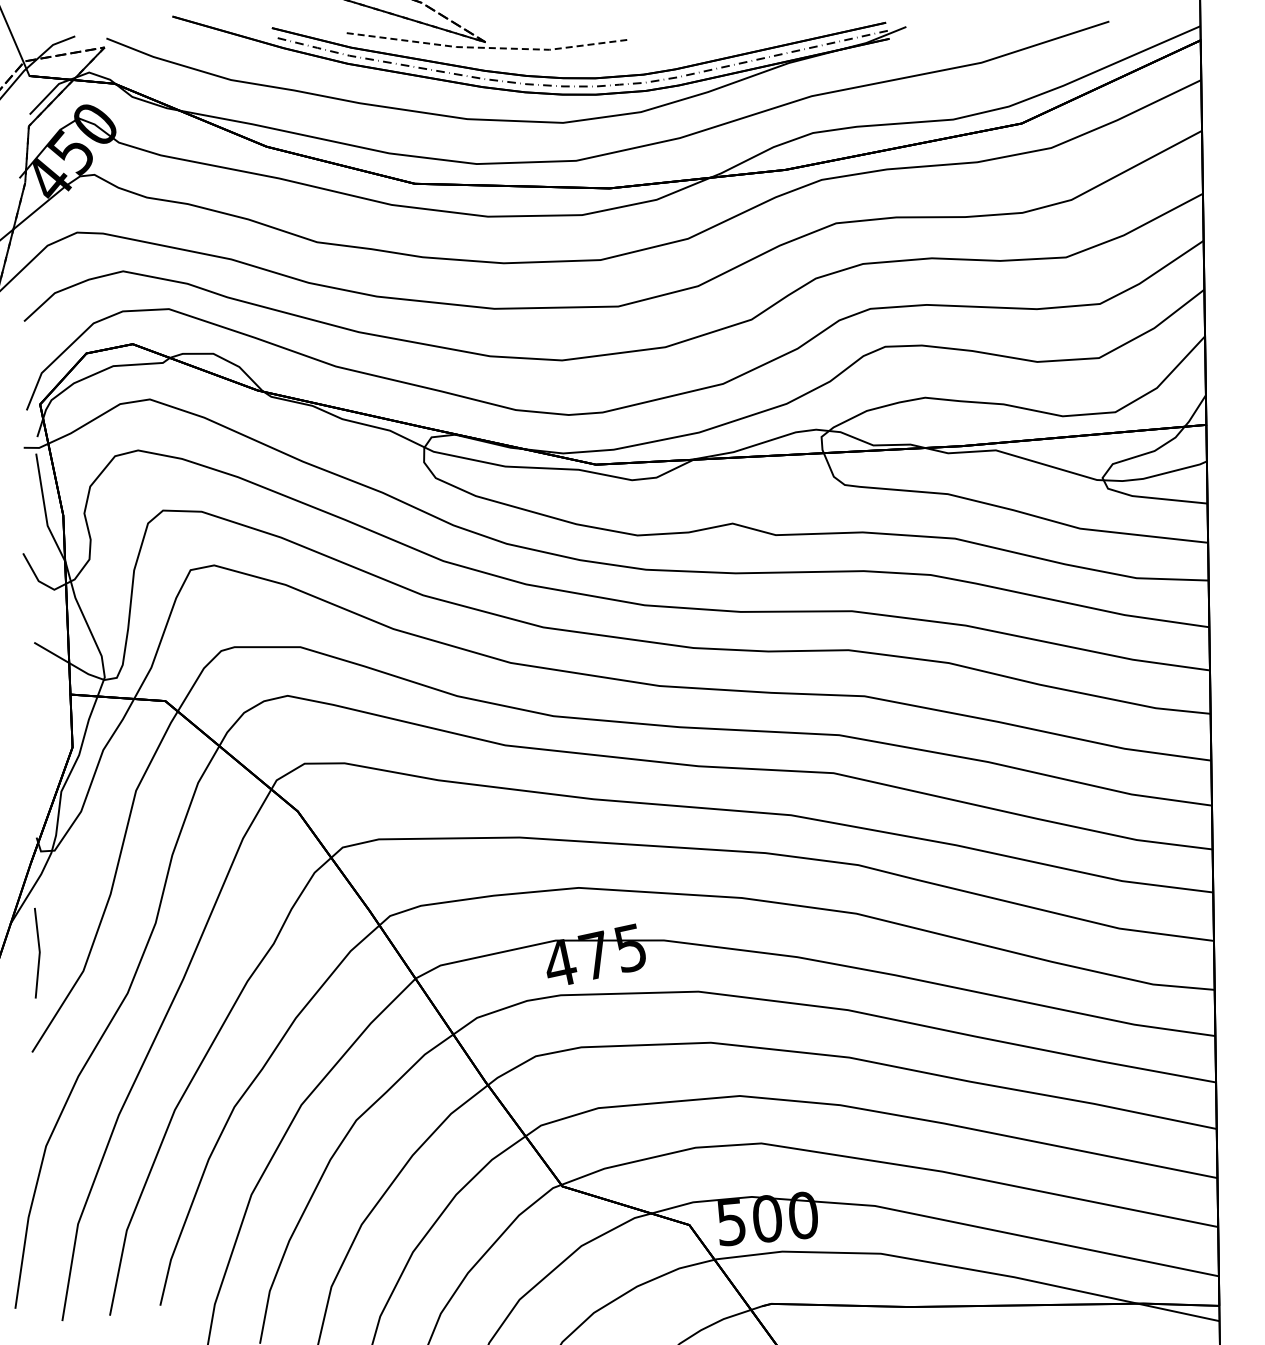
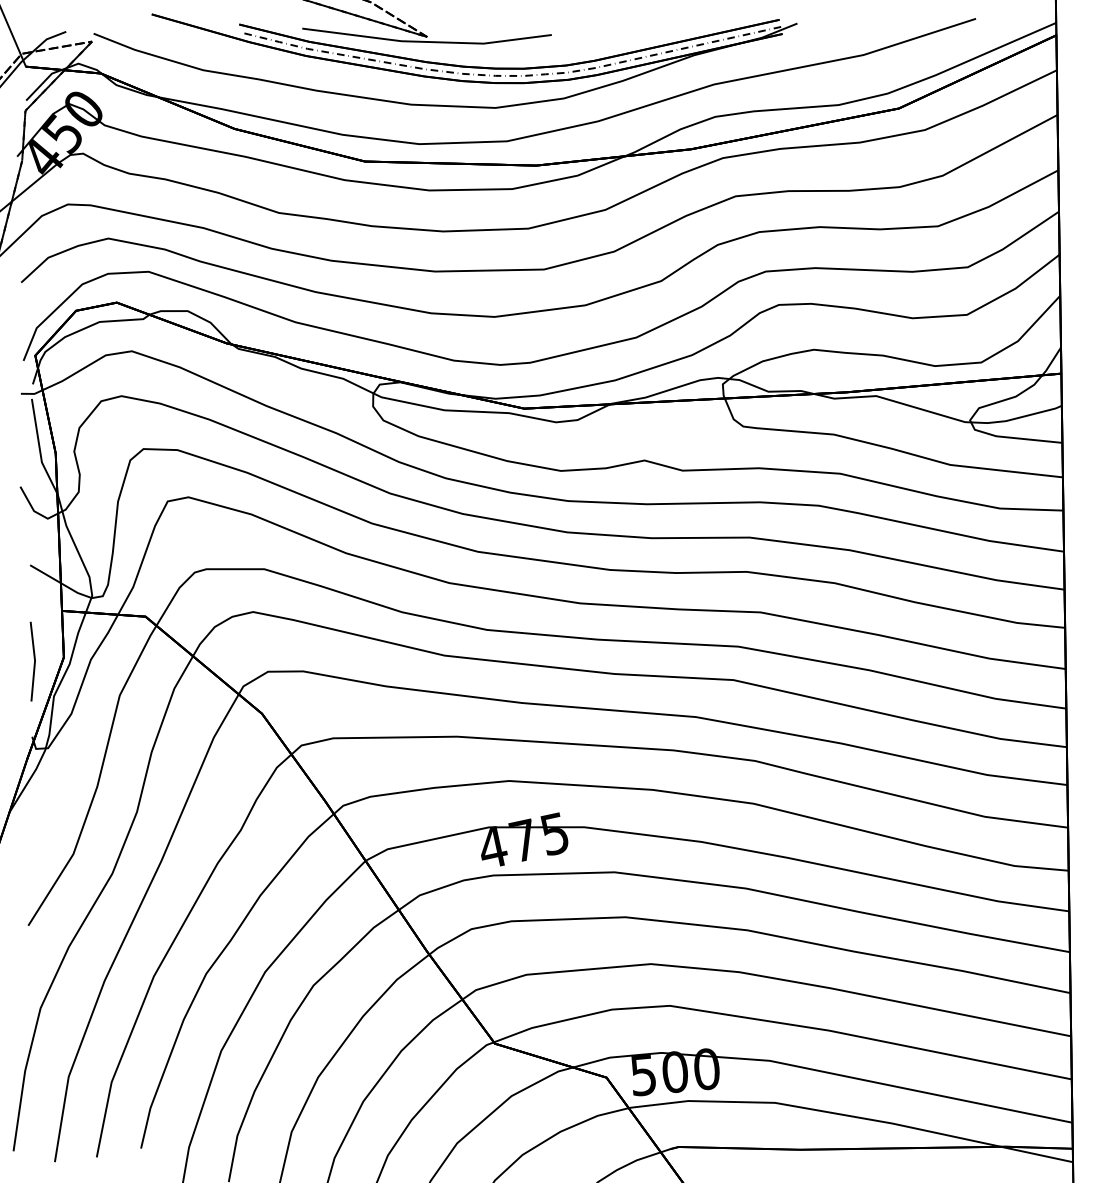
line: (485, 47) -> (427, 41), dashed -> solid
line: (38, 953) -> (33, 661), moved

